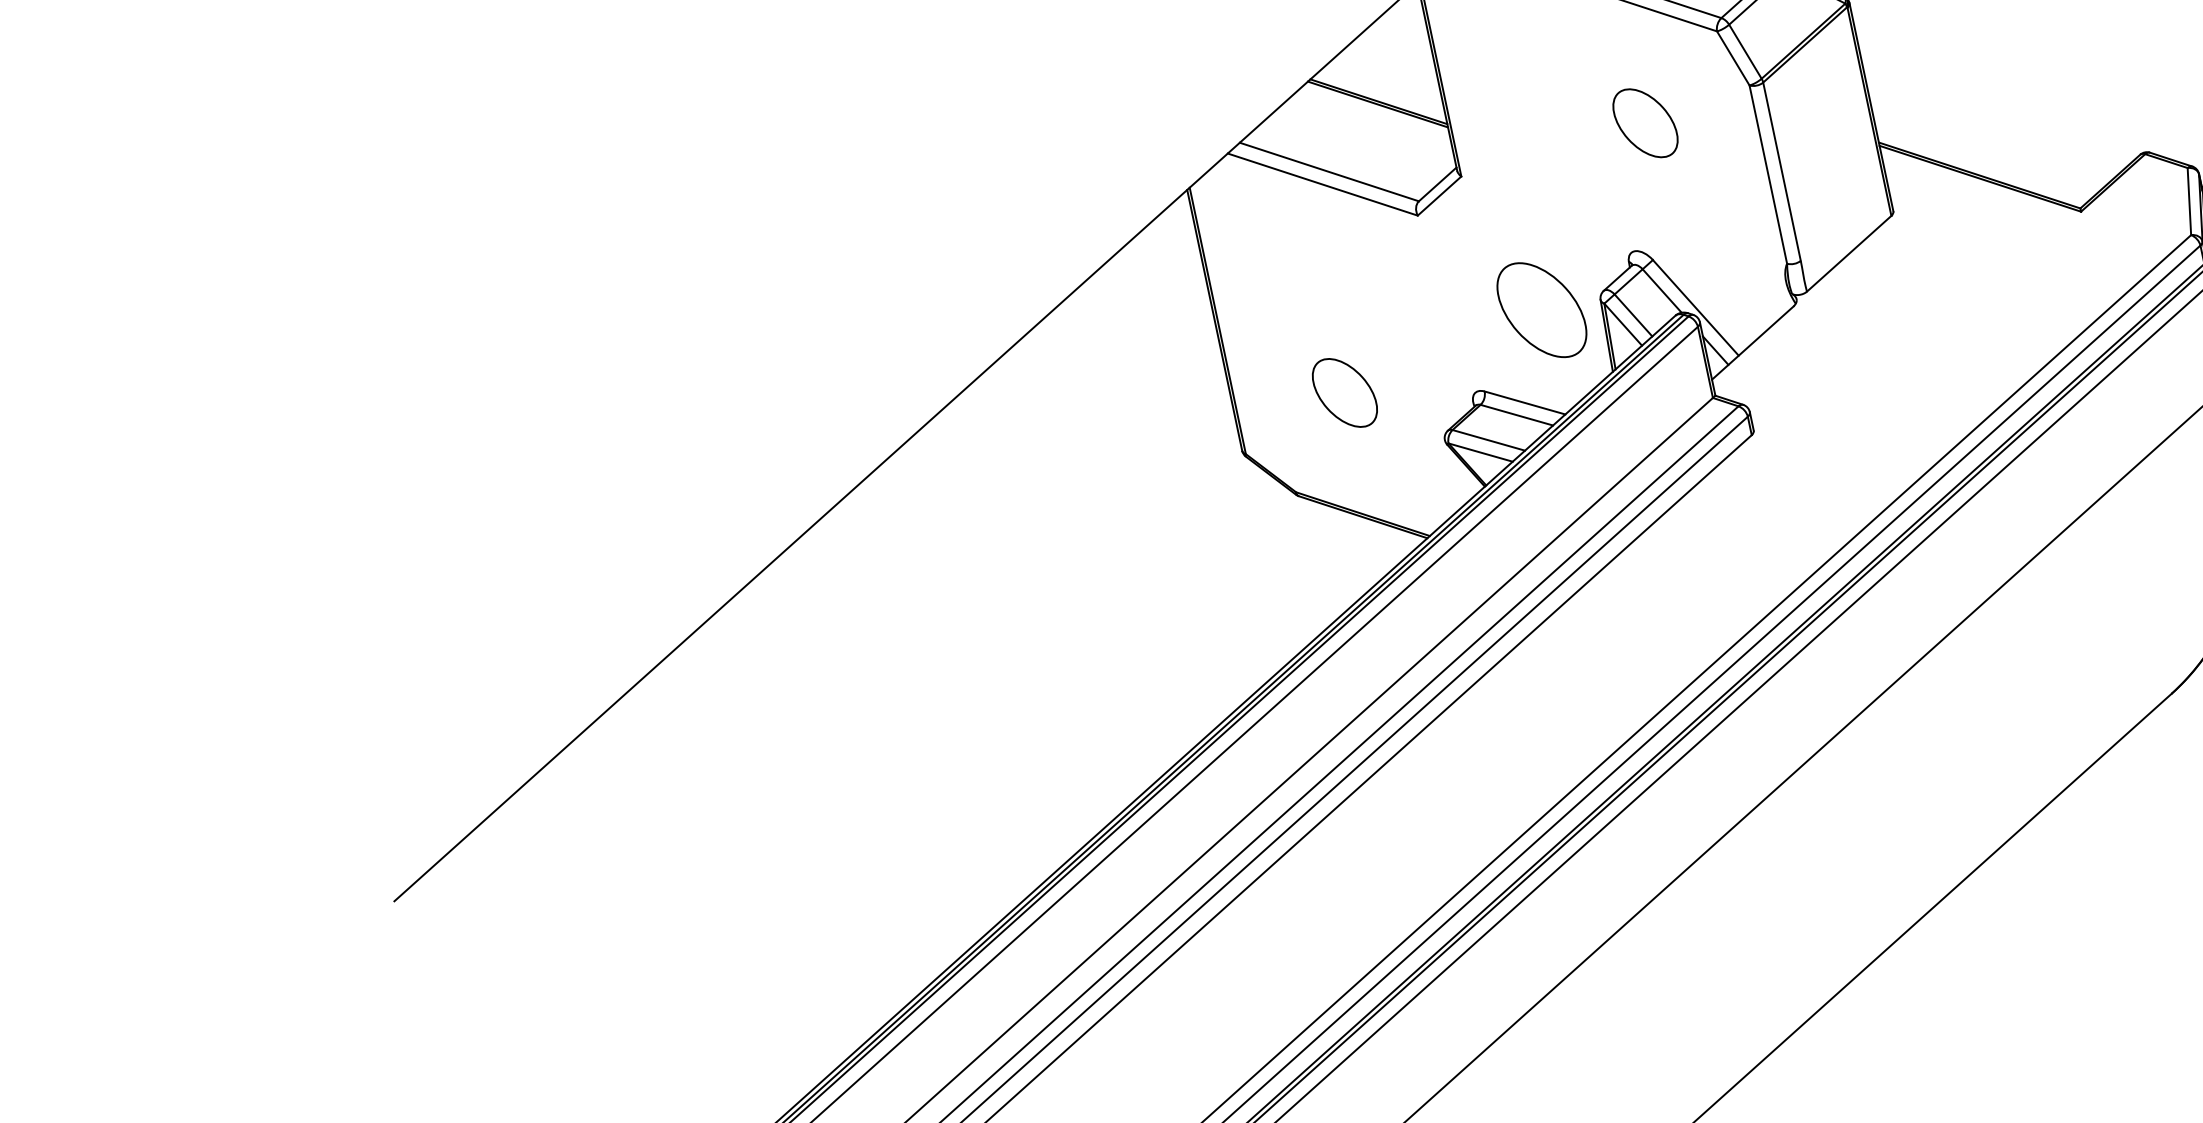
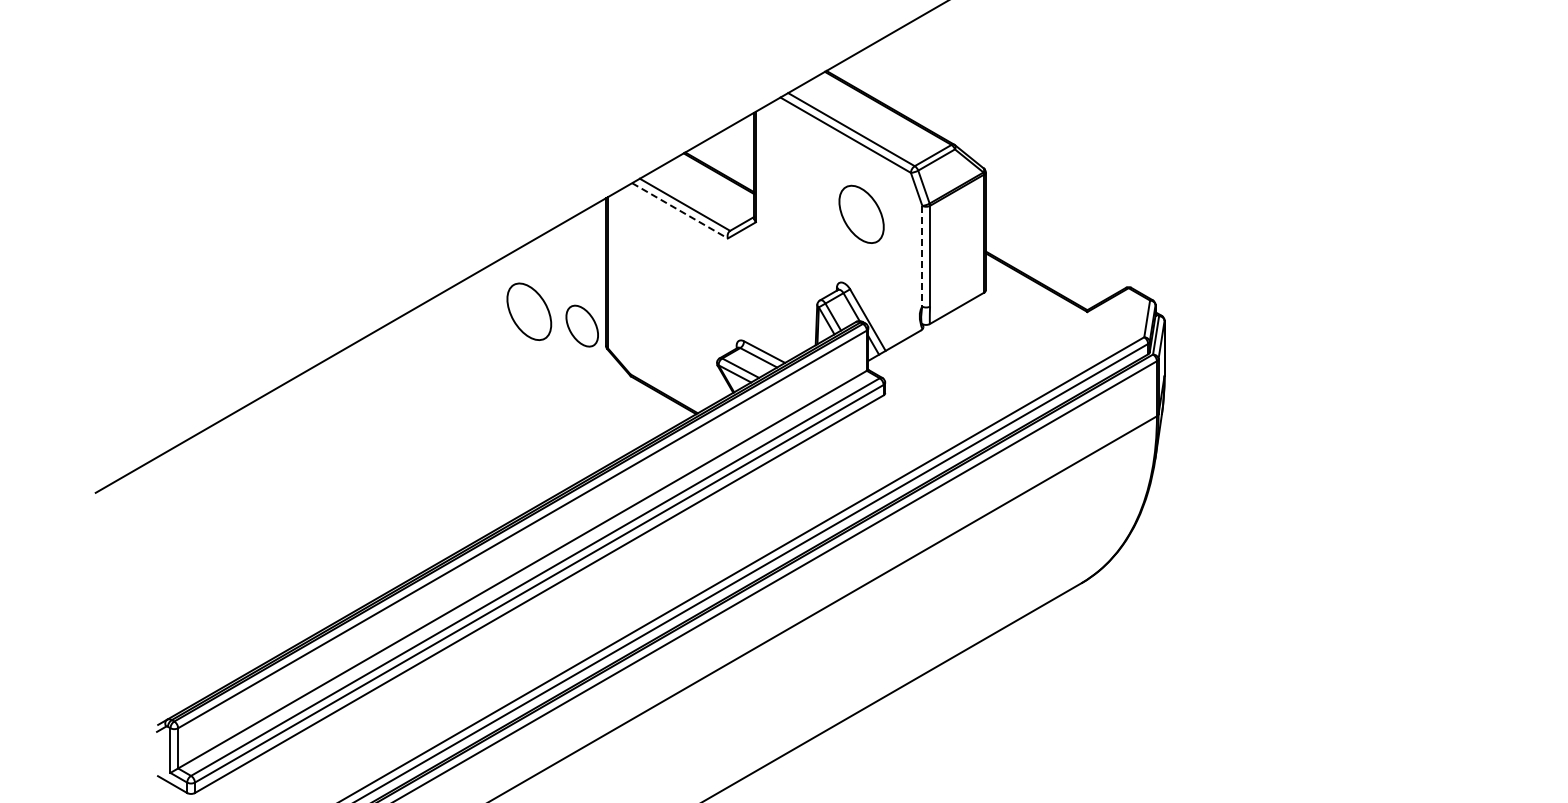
part: (1645, 123) -> (861, 214), size x1.4
line: (1768, 174) -> (922, 256), solid -> dashed
line: (1323, 185) -> (680, 211), solid -> dashed
part: (1542, 309) -> (529, 311), moved
part: (1343, 392) -> (581, 325), moved

